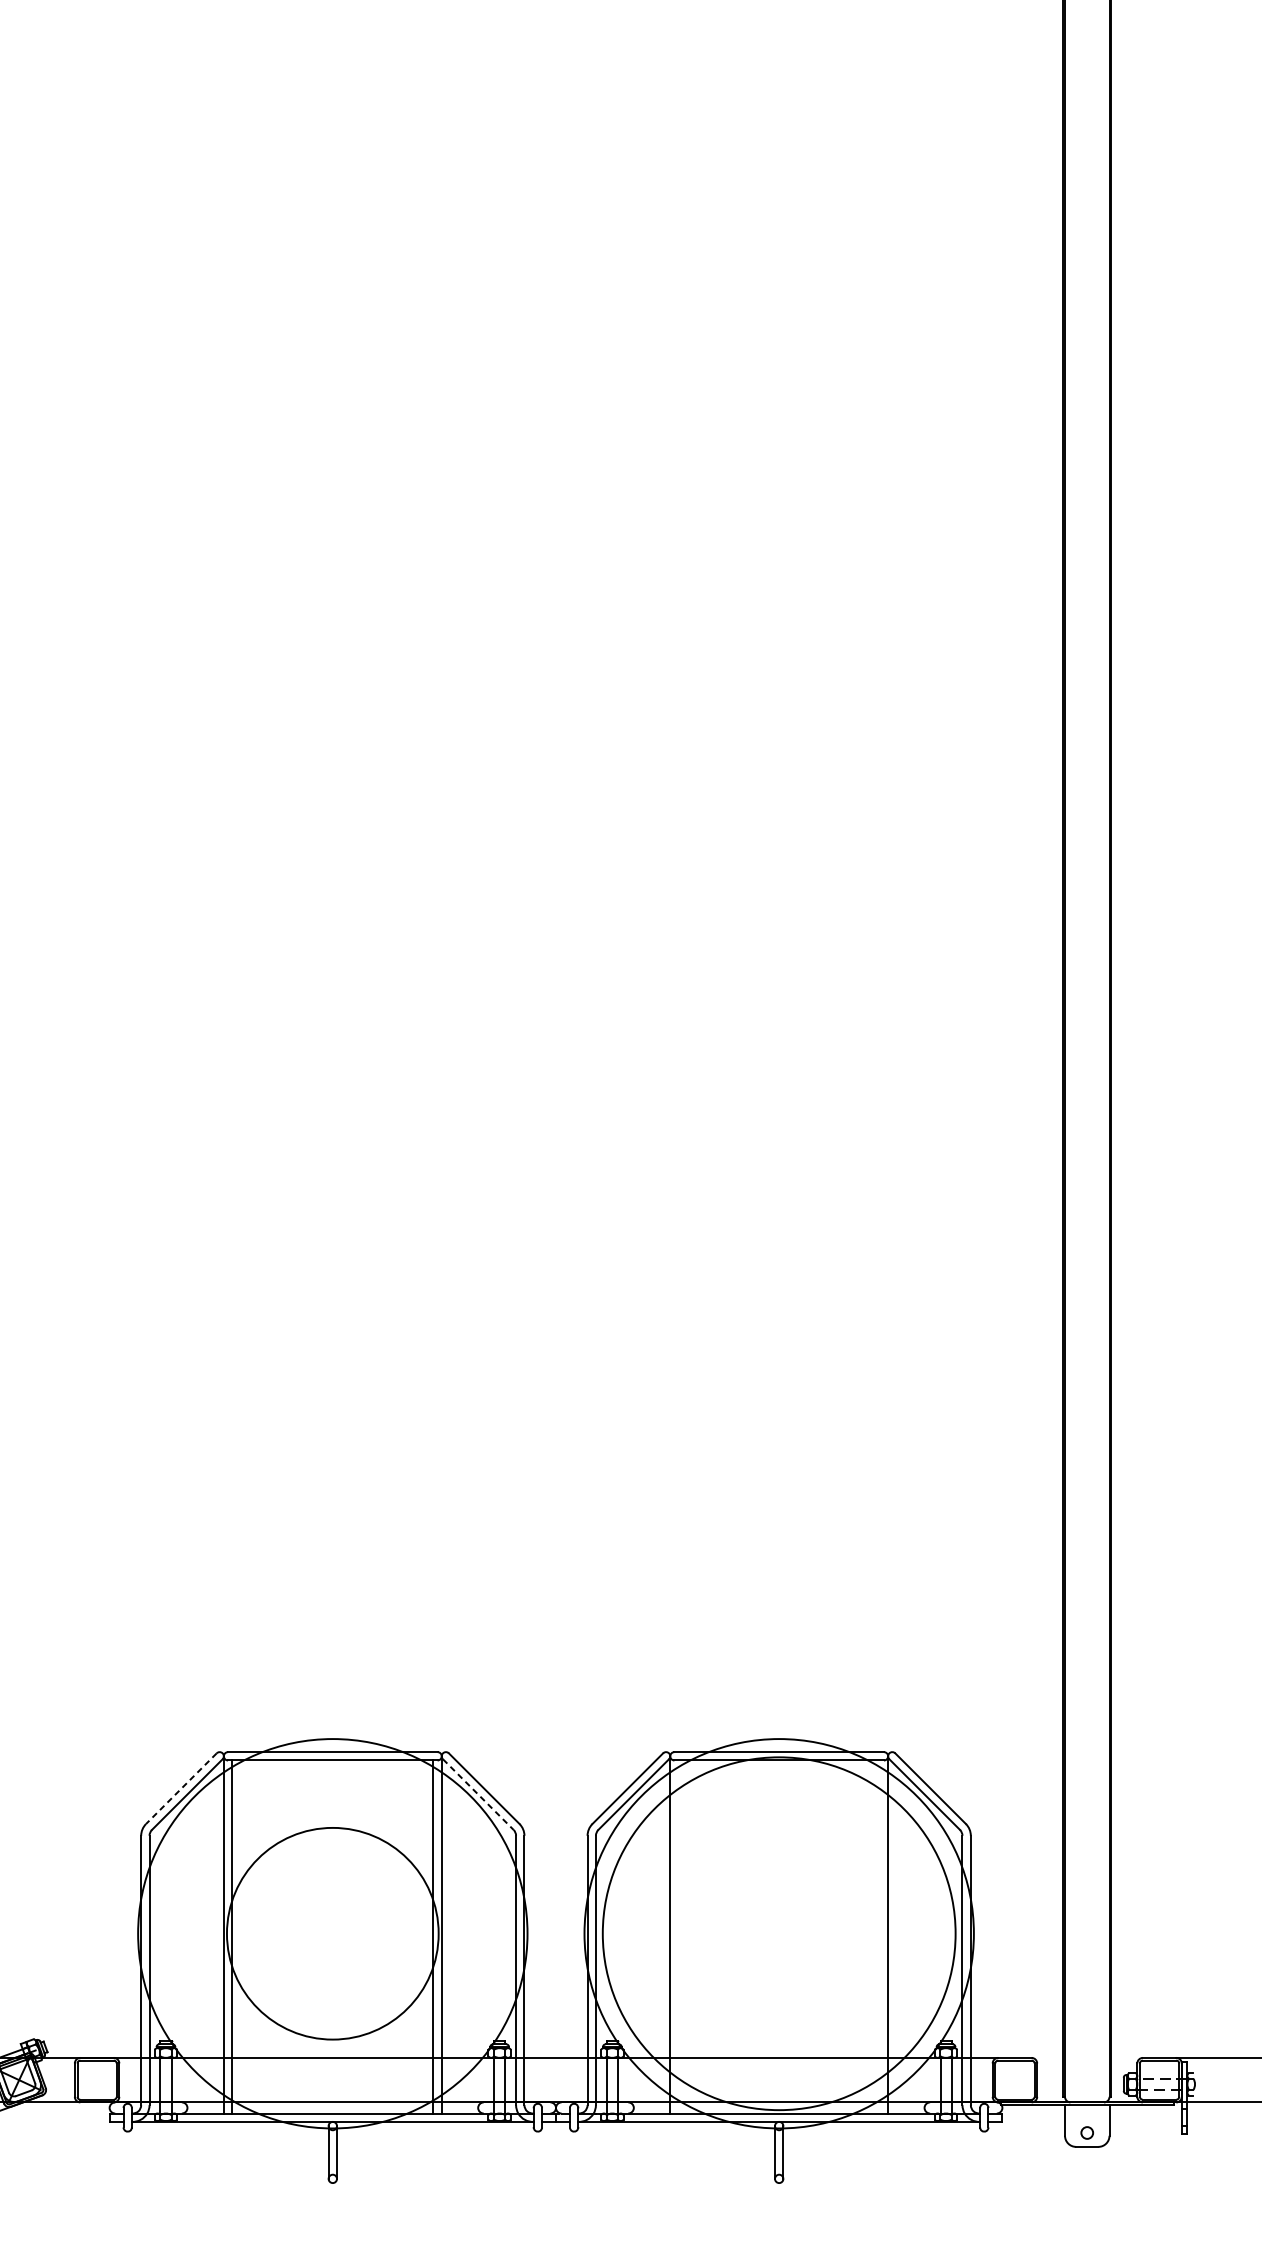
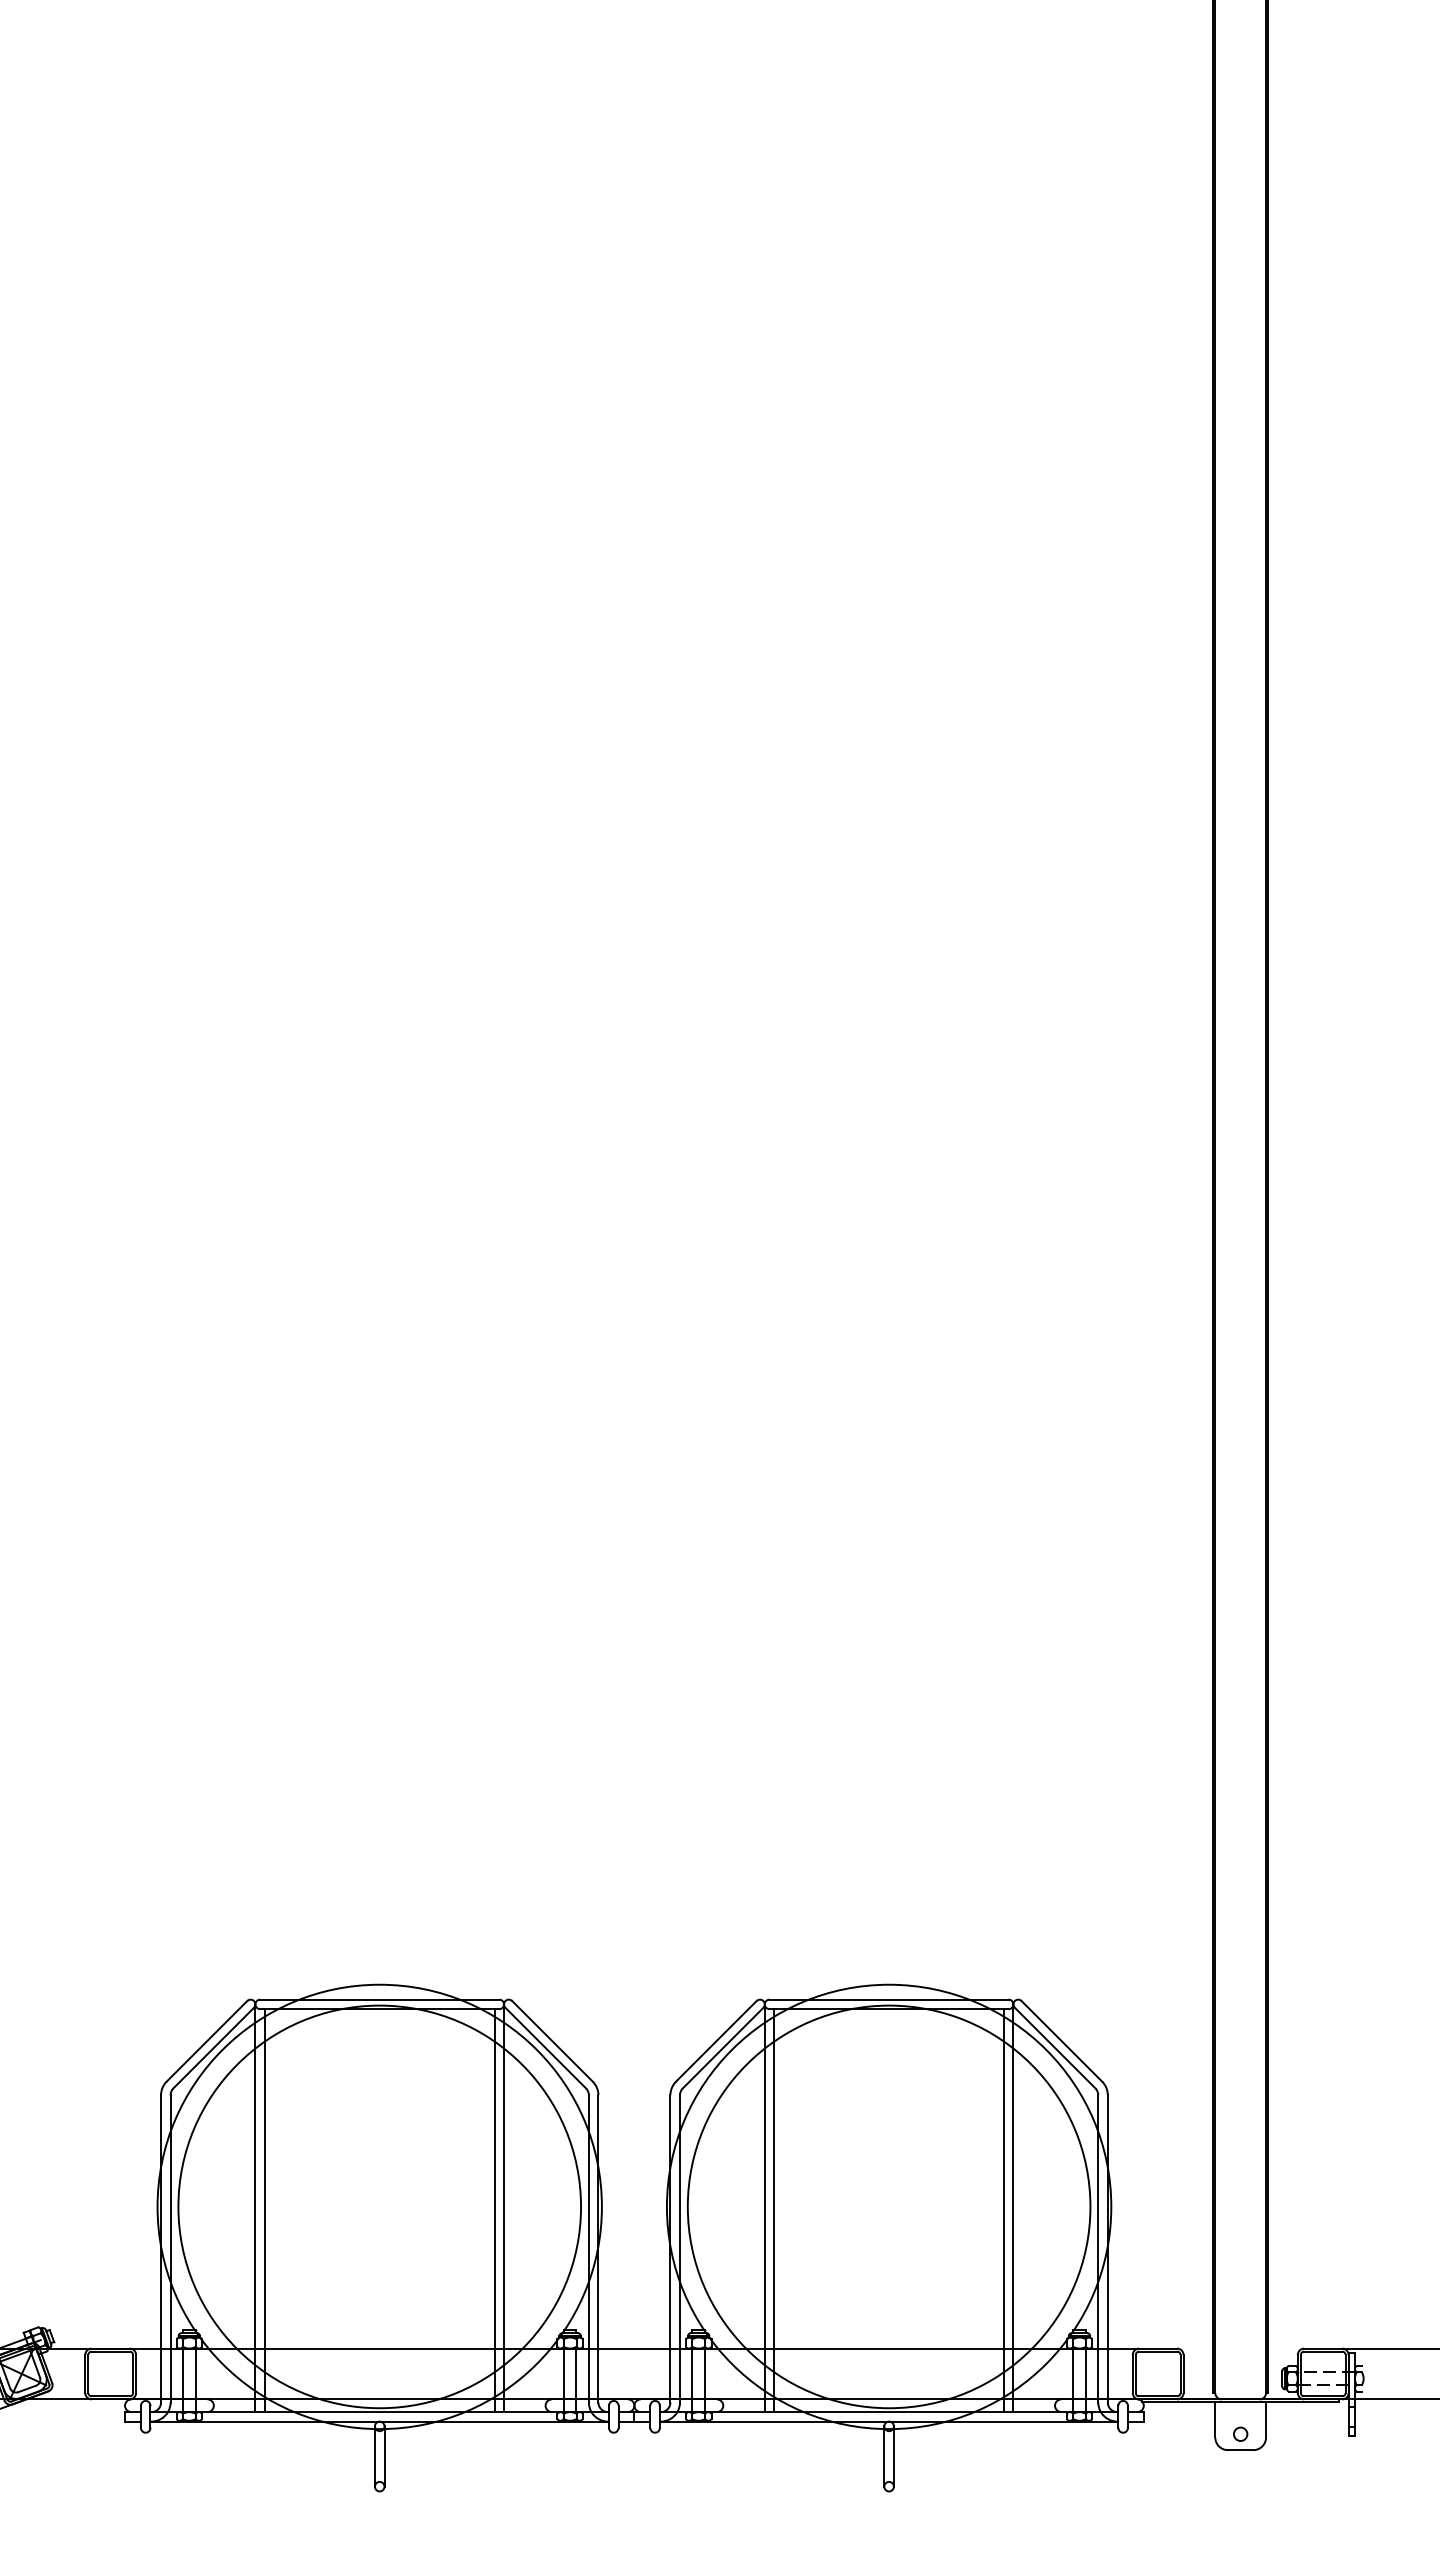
line: (181, 1788) -> (206, 2041), dashed -> solid
line: (478, 1794) -> (546, 2048), dashed -> solid
circle: (332, 1933) -> (379, 2206), size x1.67
line: (678, 1936) -> (774, 2210), added
line: (879, 1936) -> (1003, 2210), added

